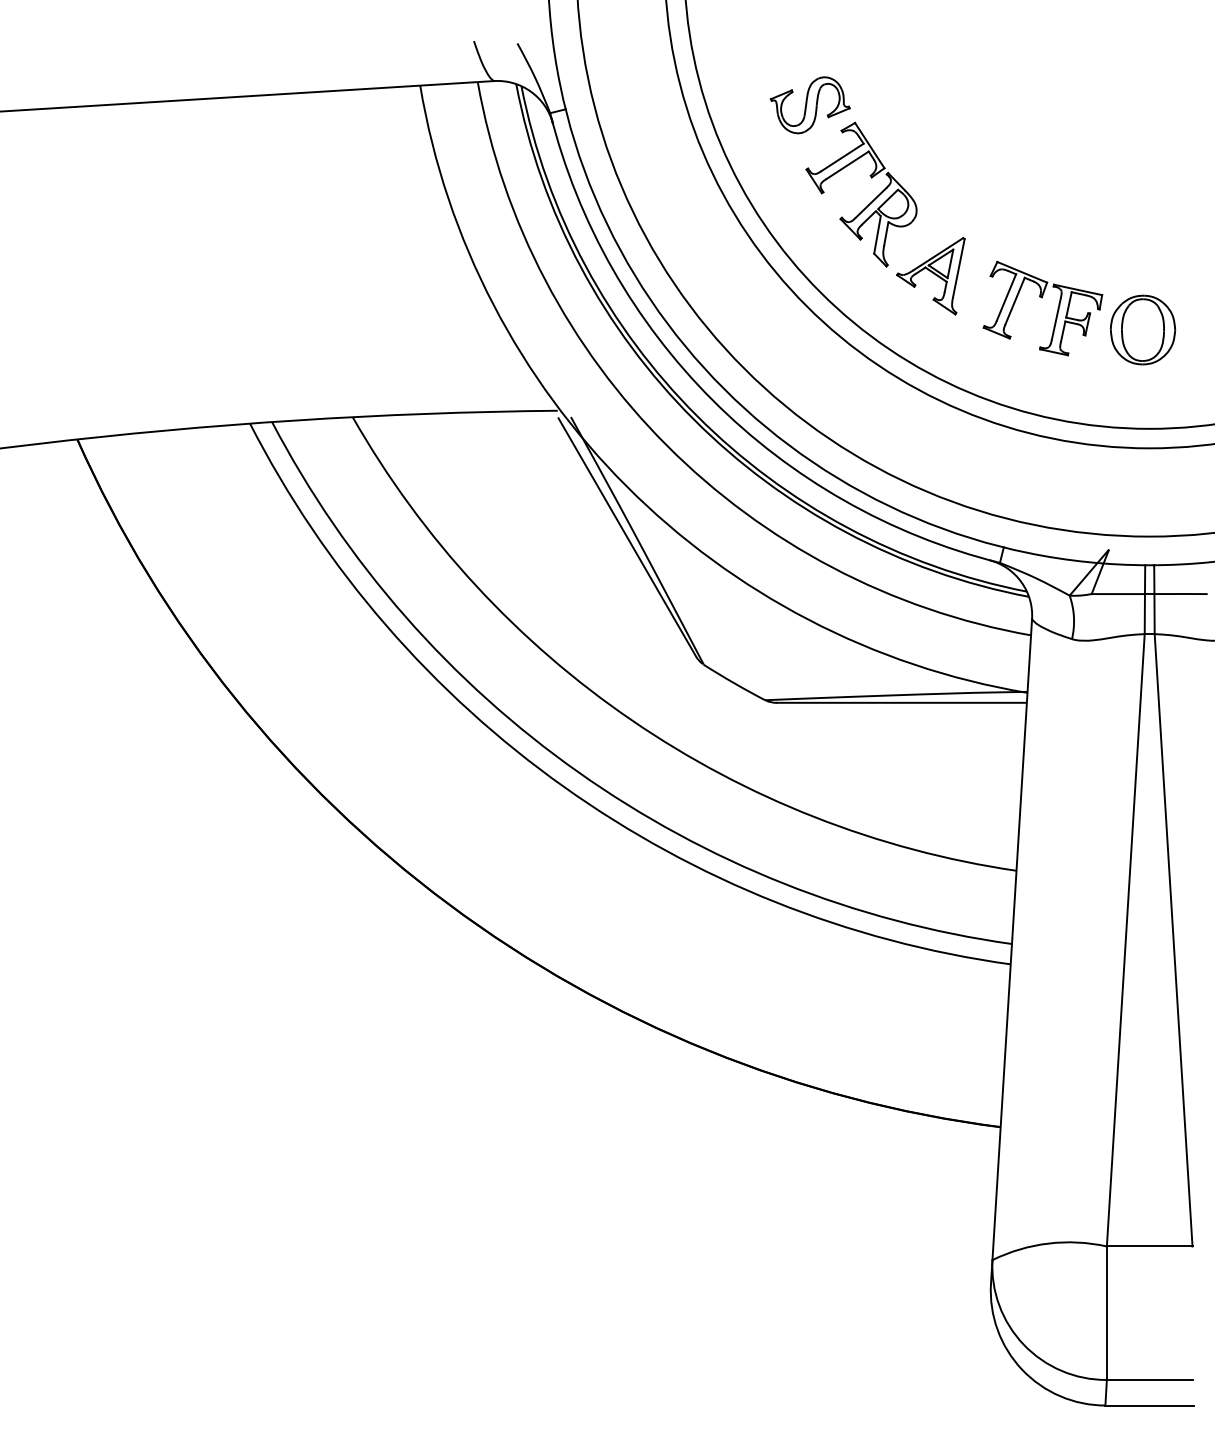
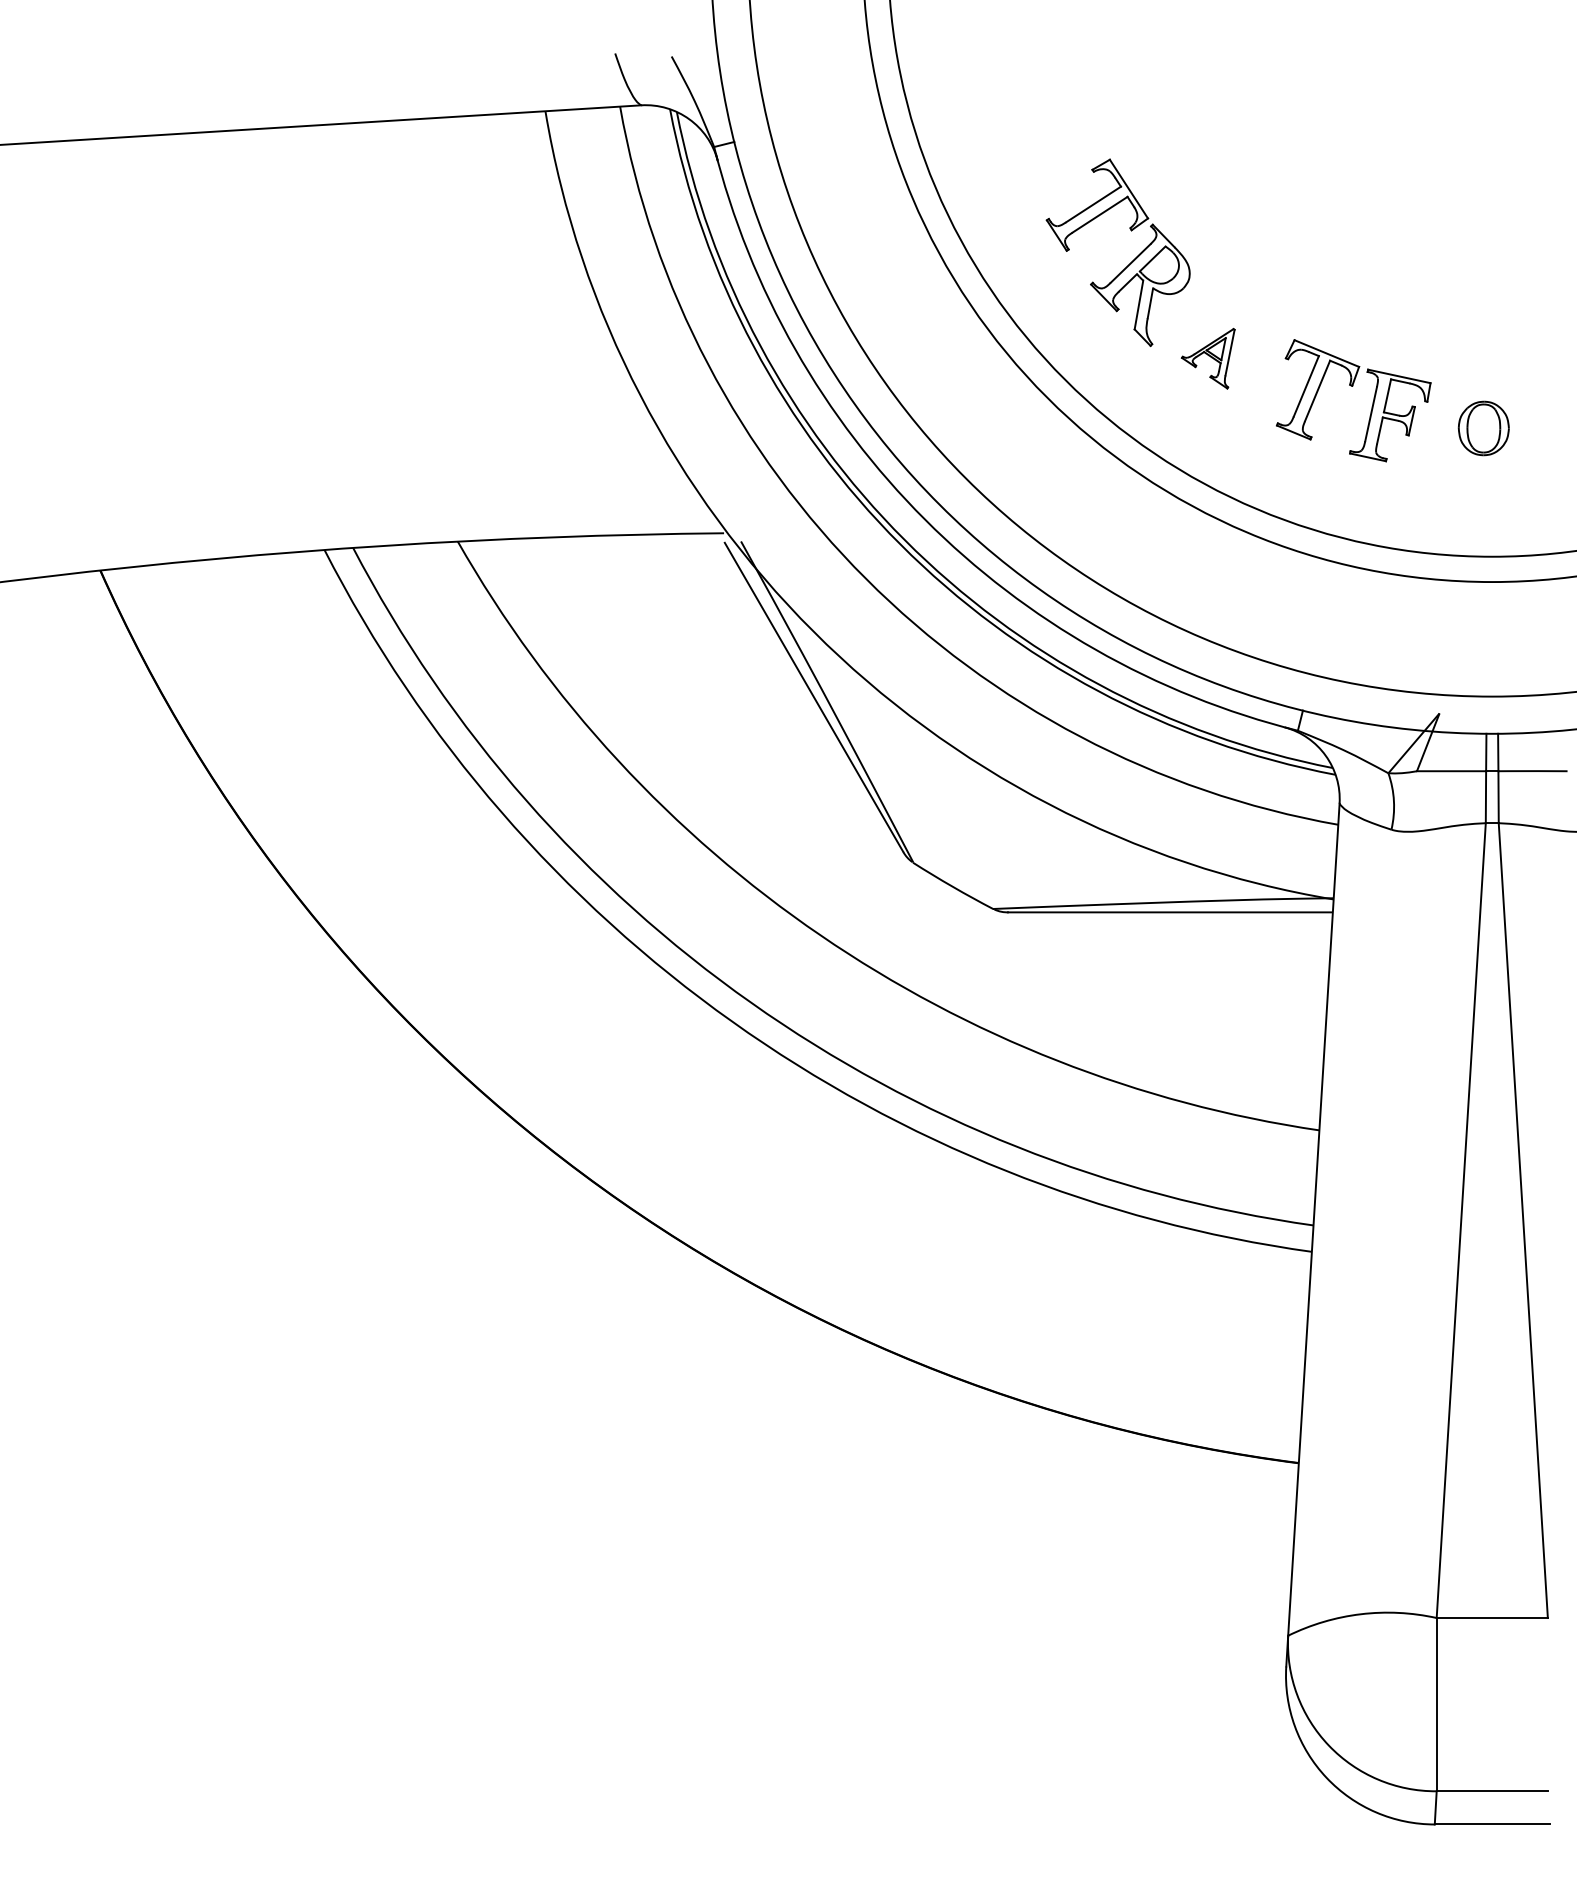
part: (809, 105) -> (1050, 137), removed
part: (930, 276) -> (1207, 358), size x0.6
part: (1143, 329) -> (1484, 427), size x0.6

